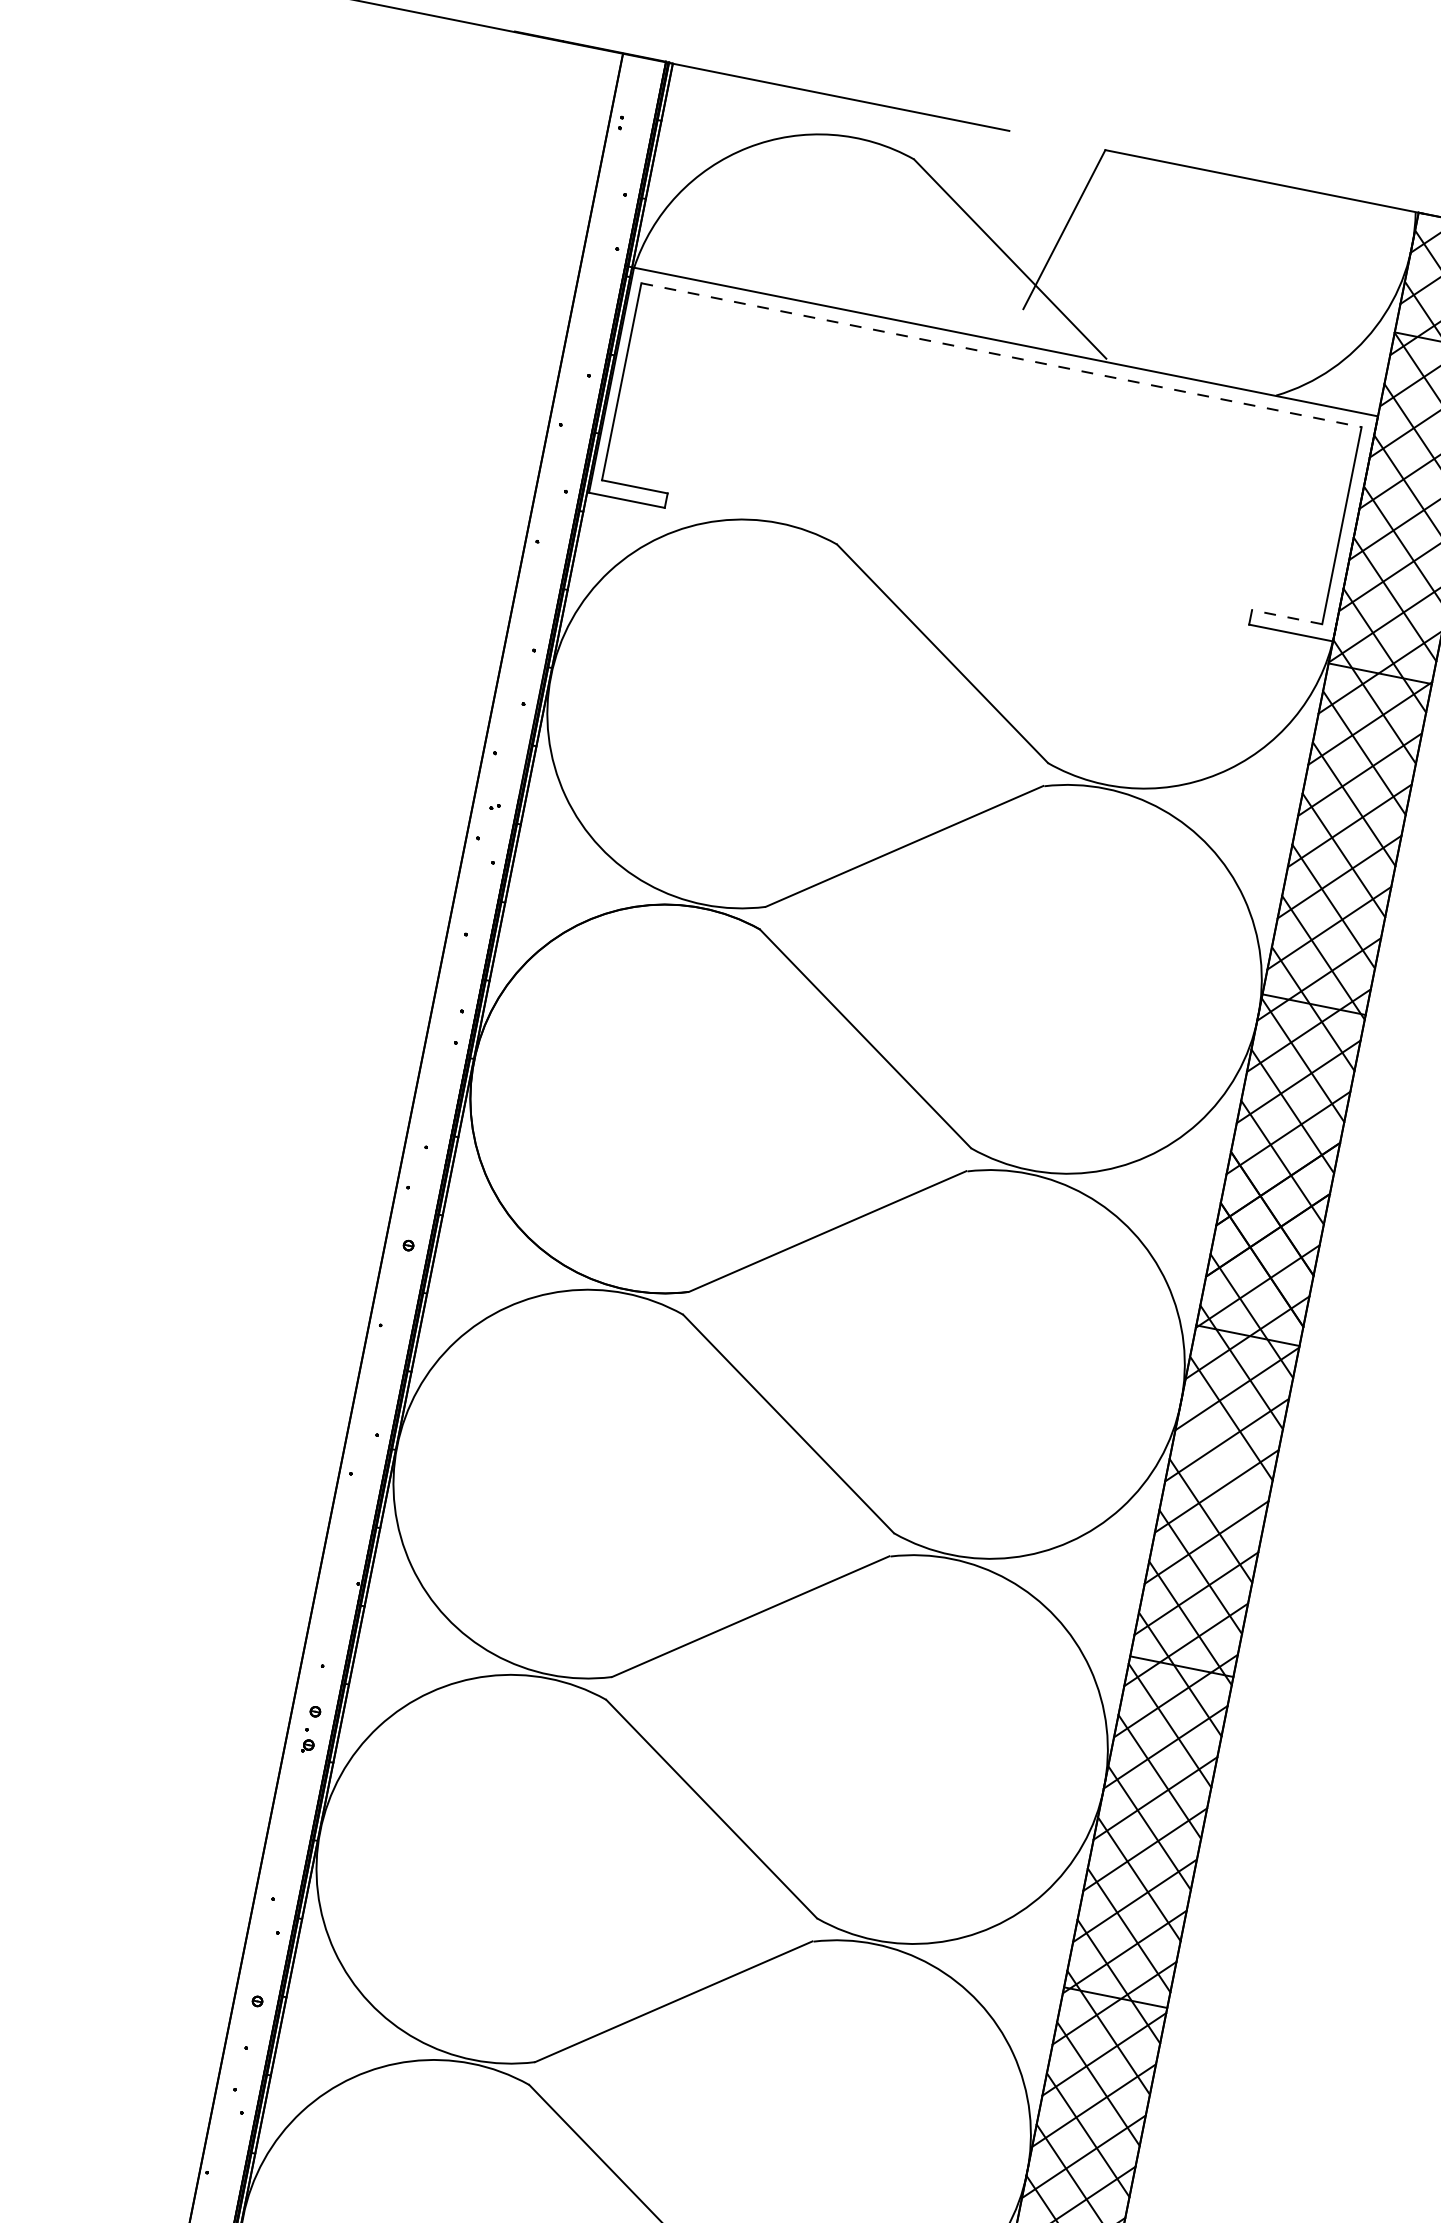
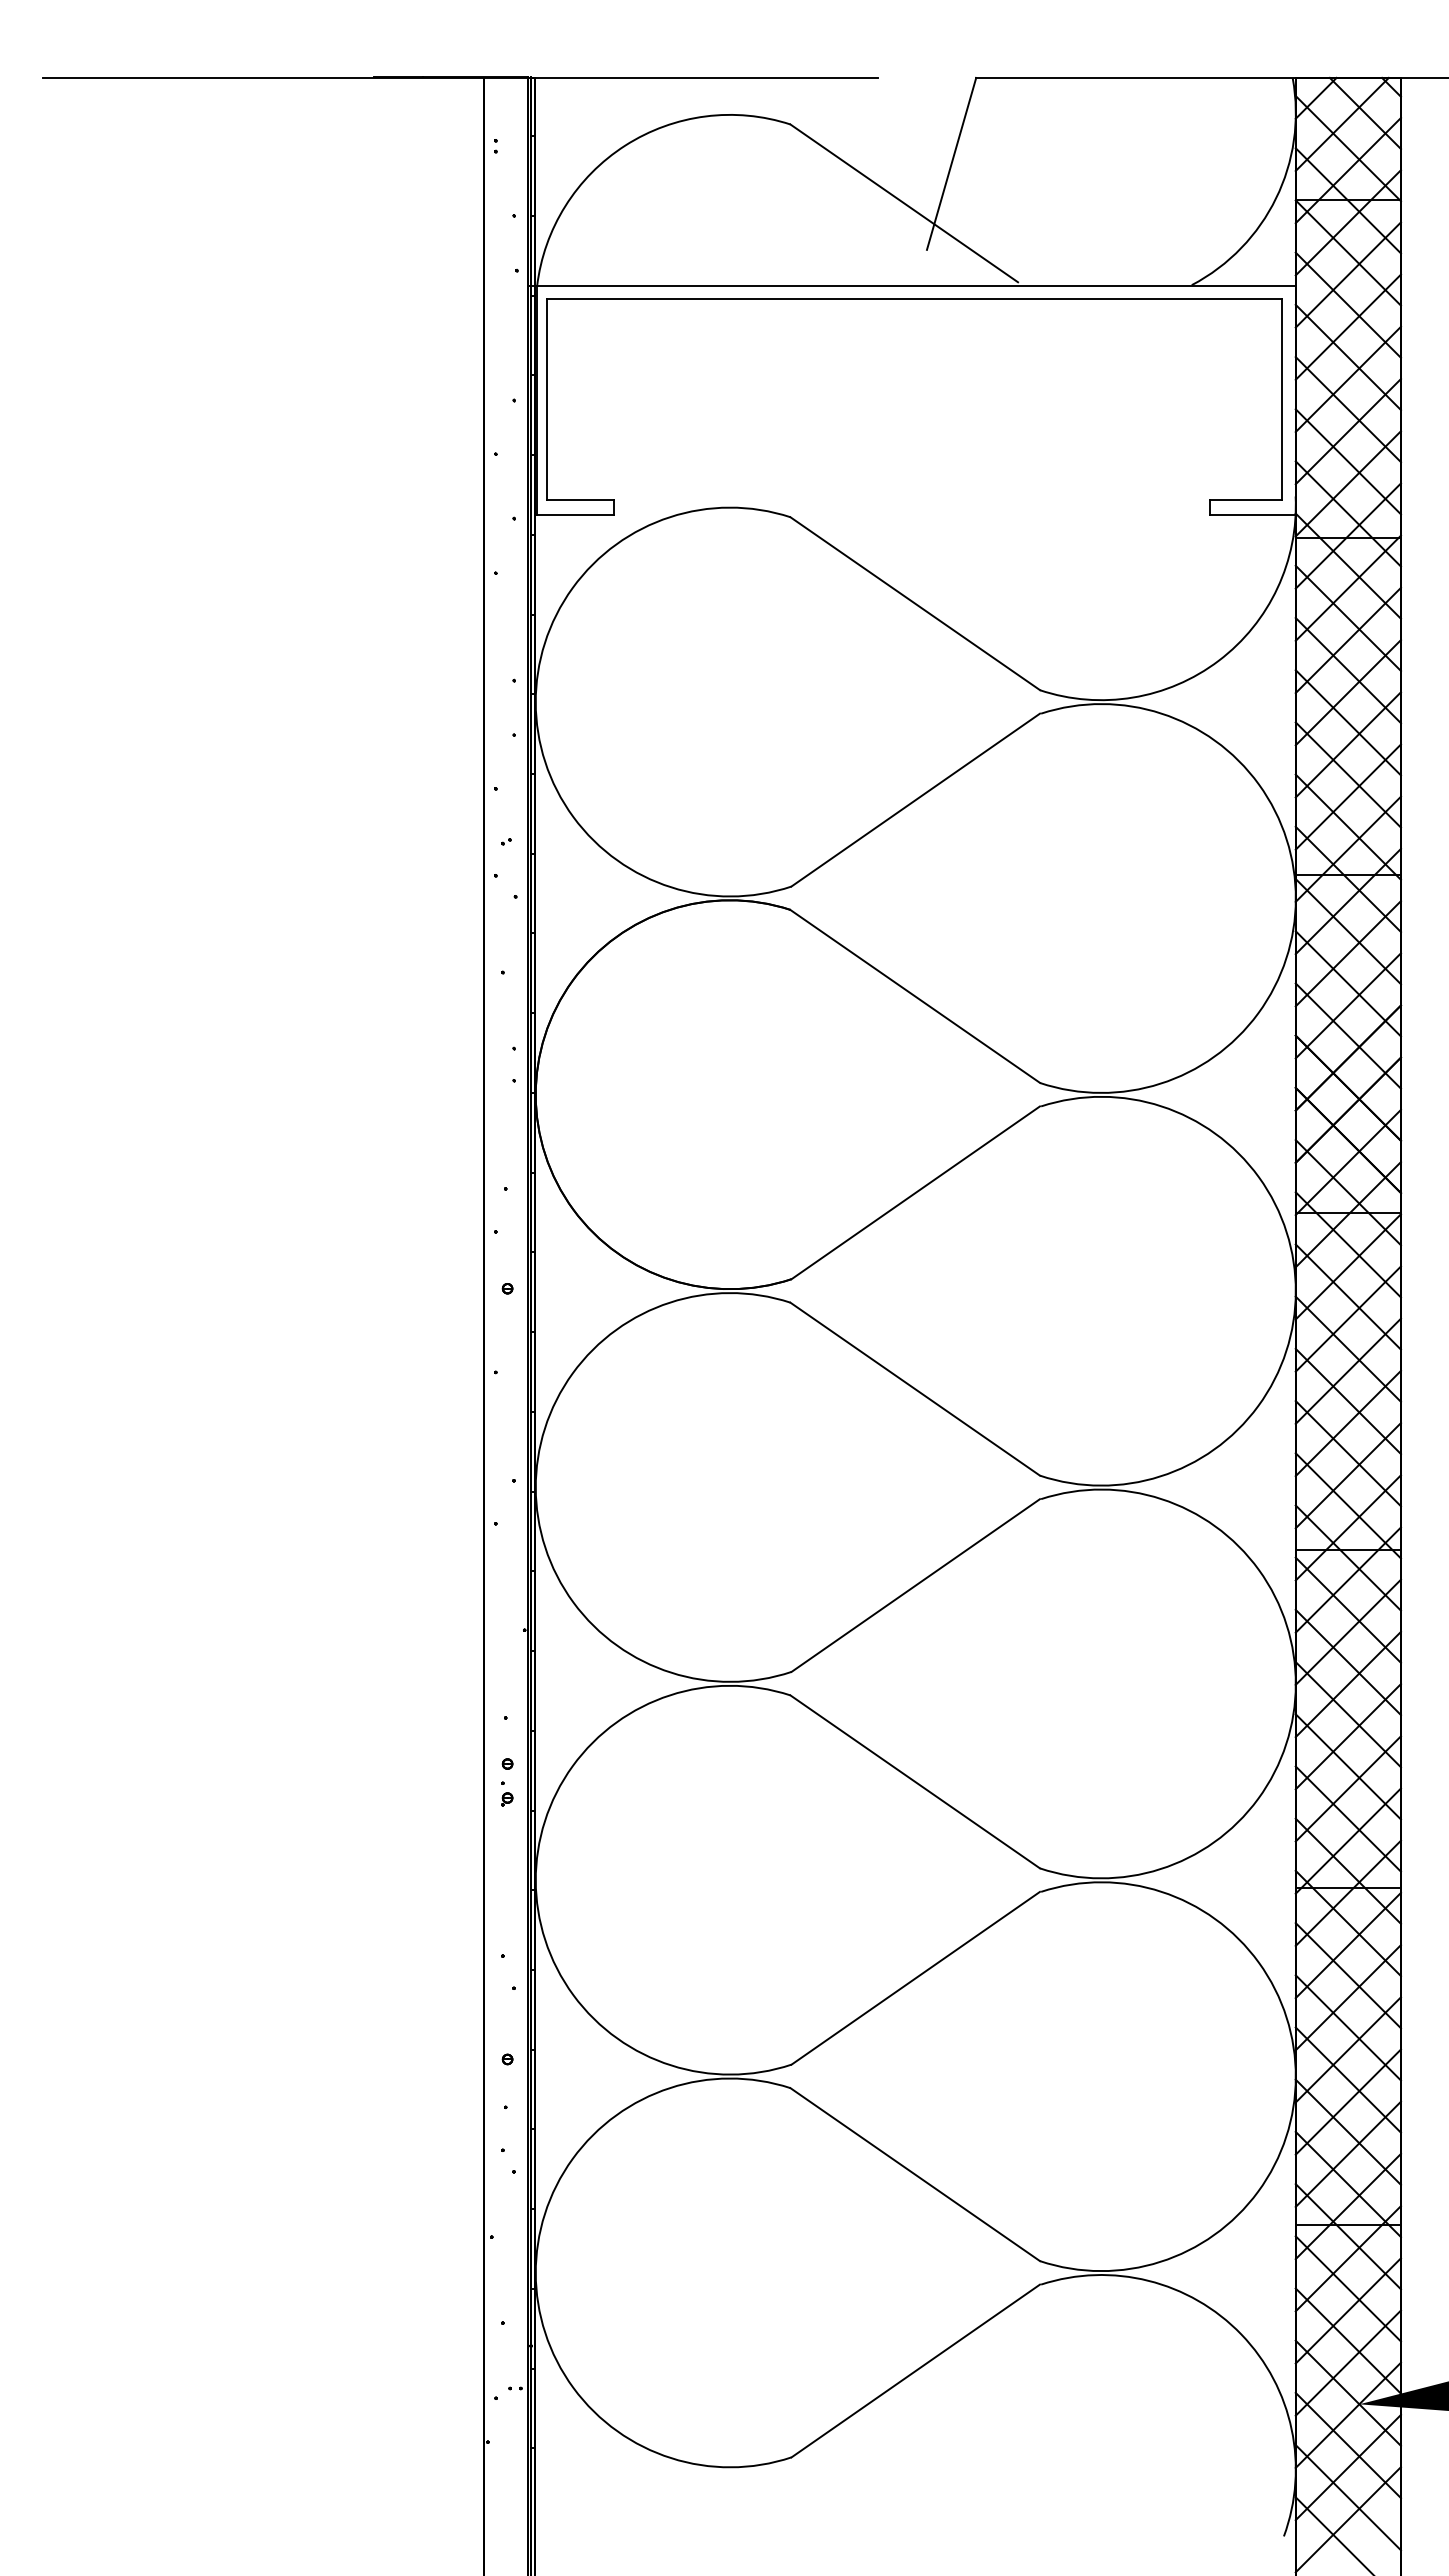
line: (1002, 355) -> (915, 299), dashed -> solid
line: (1287, 617) -> (1246, 500), dashed -> solid
line: (1220, 1468) -> (1347, 1348), added

